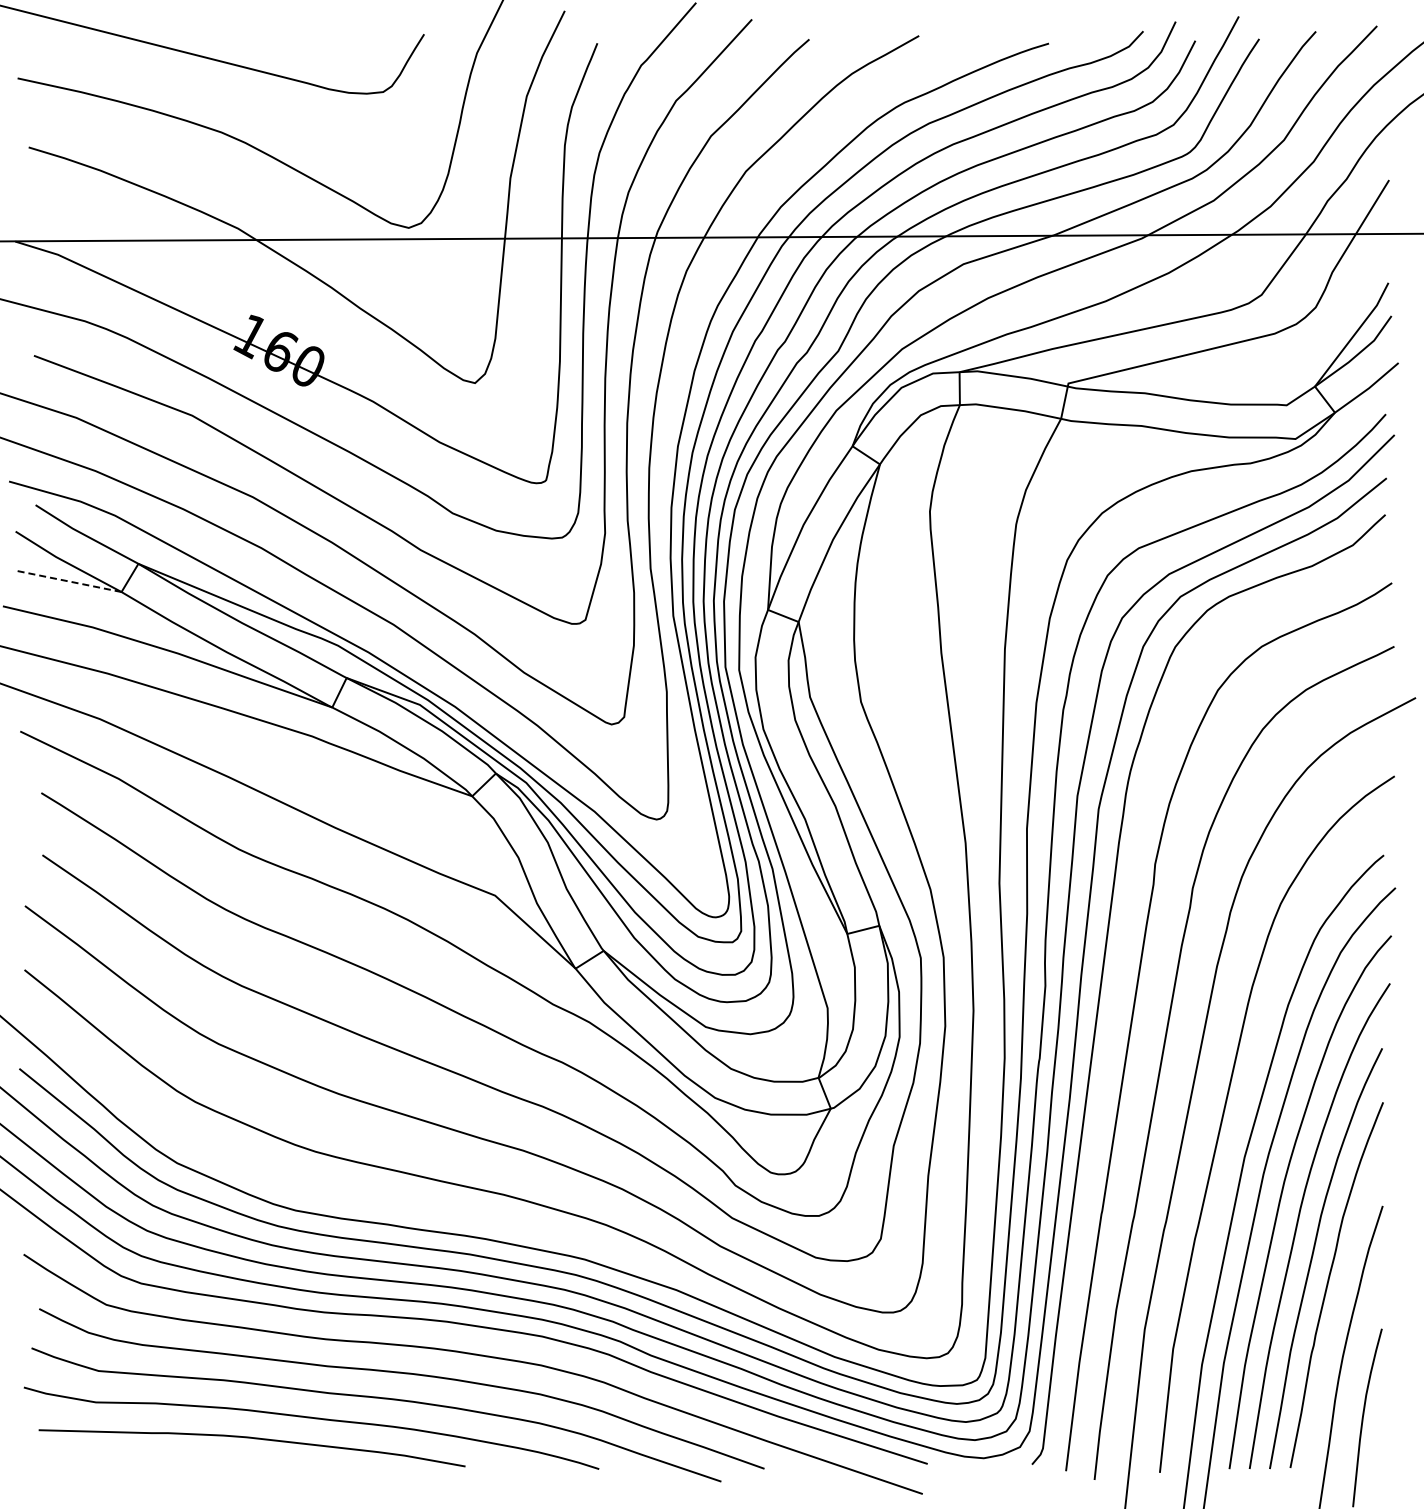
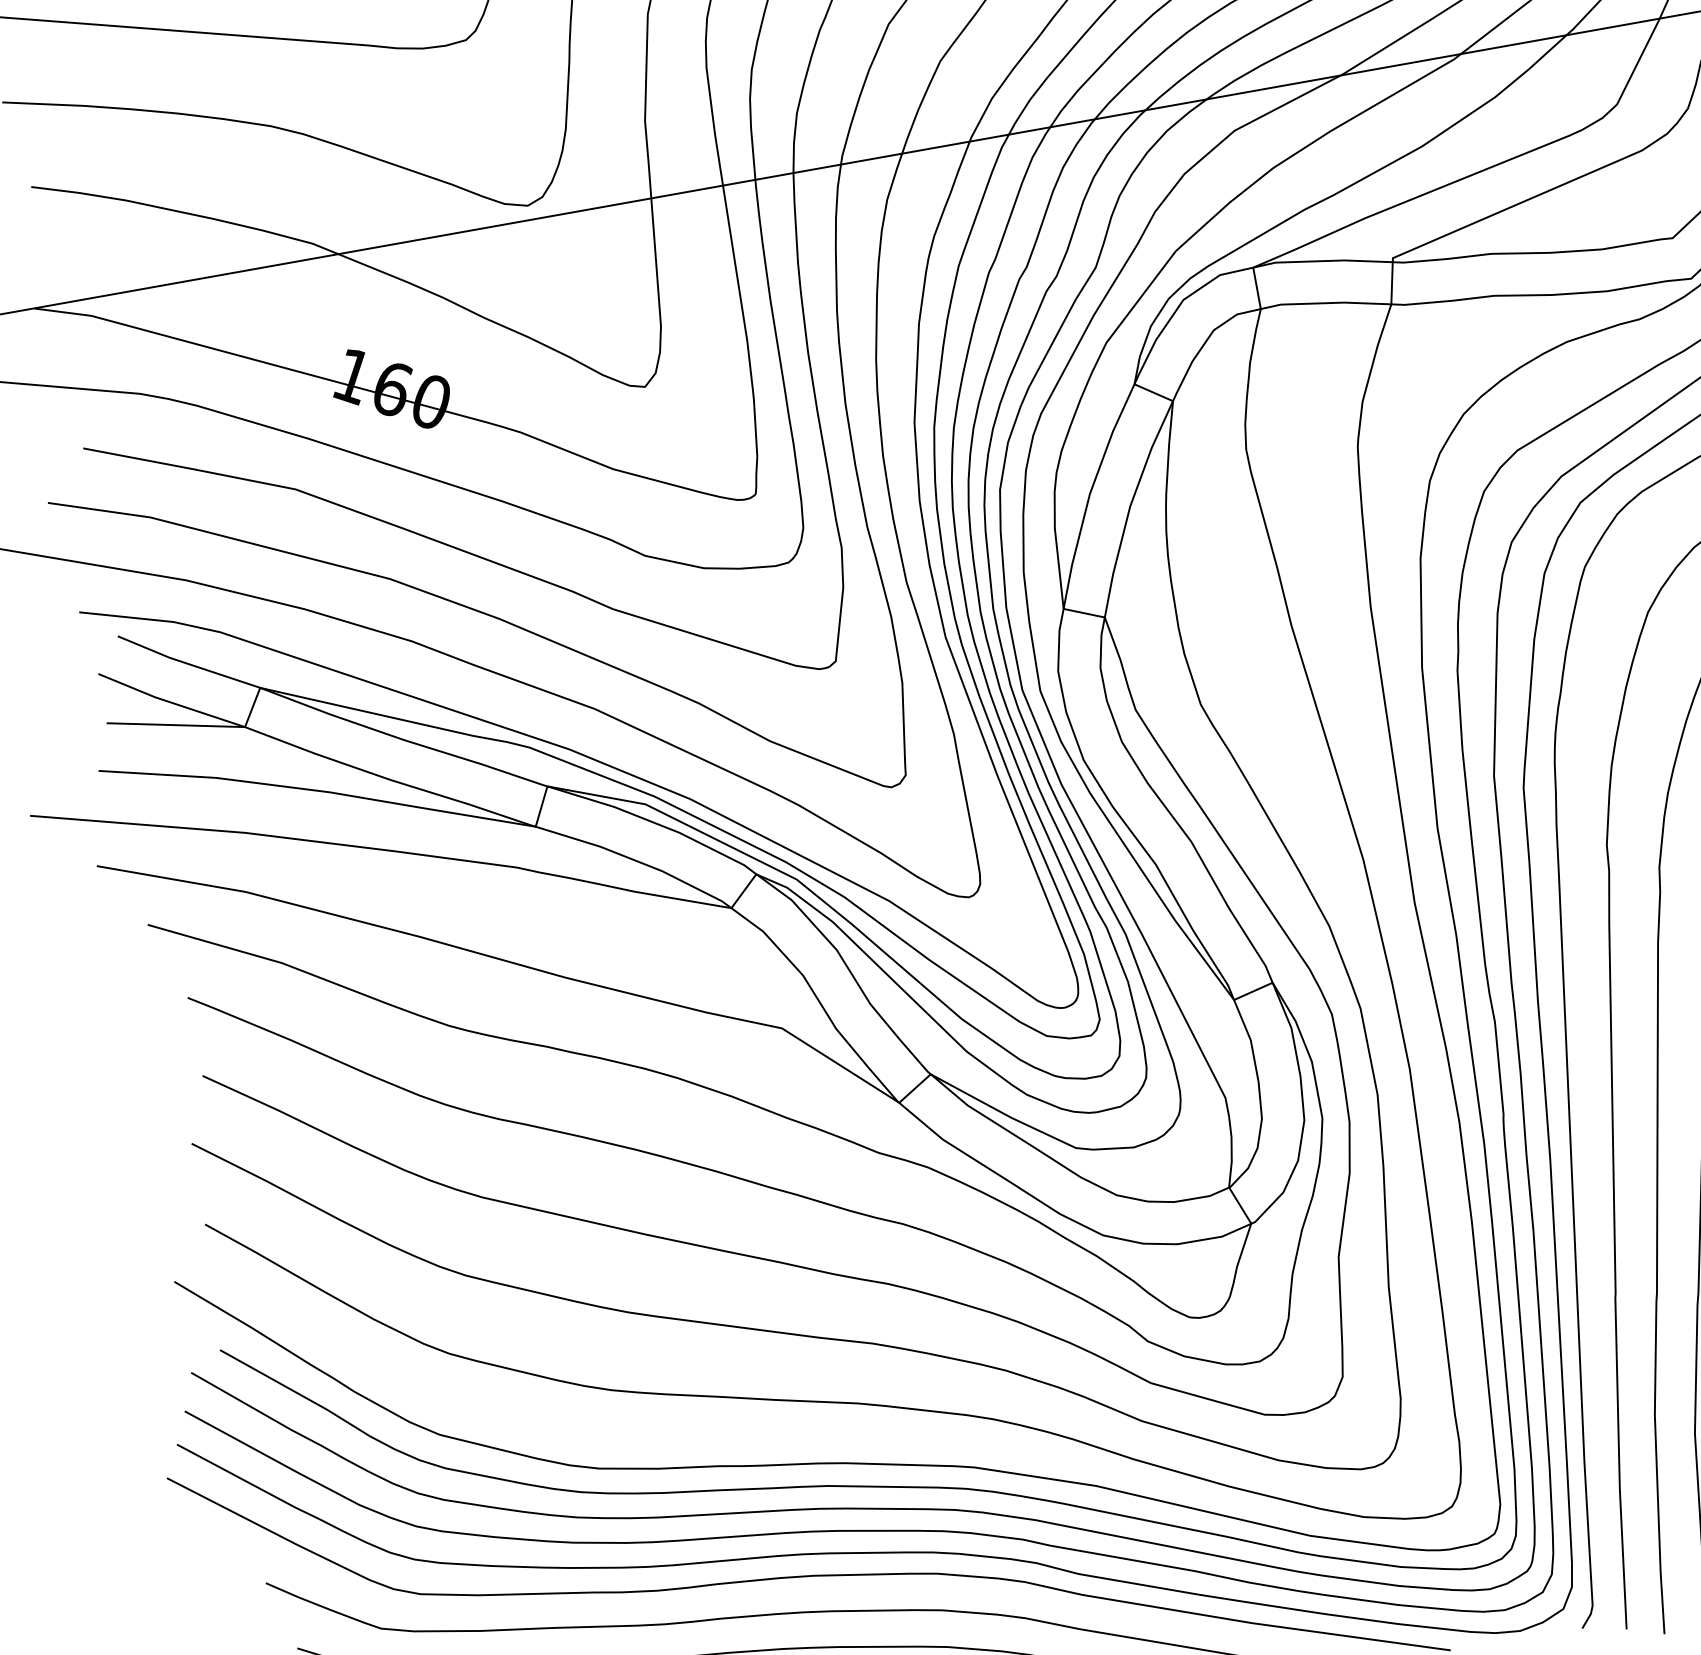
line: (68, 581) -> (175, 725), dashed -> solid

